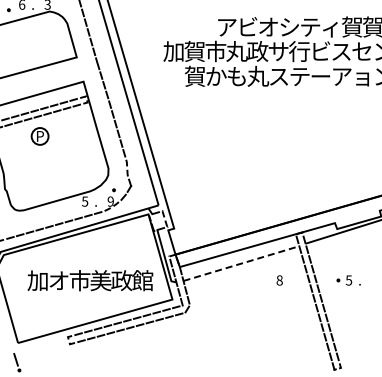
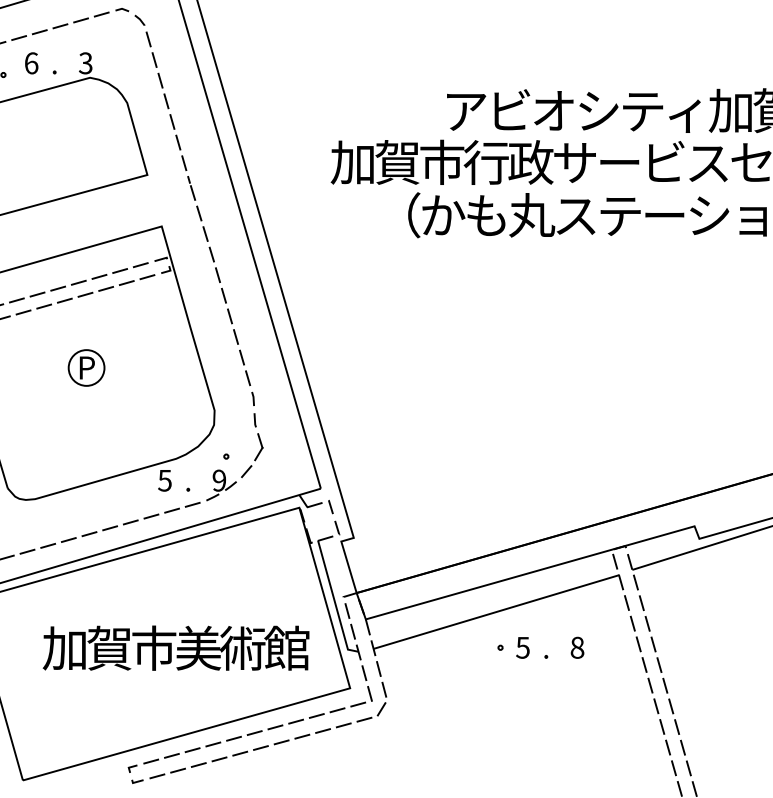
text: (351, 26) -> (729, 109), 賀 -> 加
text: (236, 51) -> (485, 162), 丸 -> 行
text: (299, 51) -> (619, 162), 行 -> ー
text: (194, 76) -> (396, 215), 賀 -> （
text: (342, 76) -> (710, 215), ア -> シ
part: (39, 136) -> (85, 368), moved
line: (241, 263) -> (496, 611), dashed -> solid
text: (58, 280) -> (108, 647), オ -> 賀
text: (121, 280) -> (242, 647), 政 -> 術
part: (348, 280) -> (521, 647), moved

